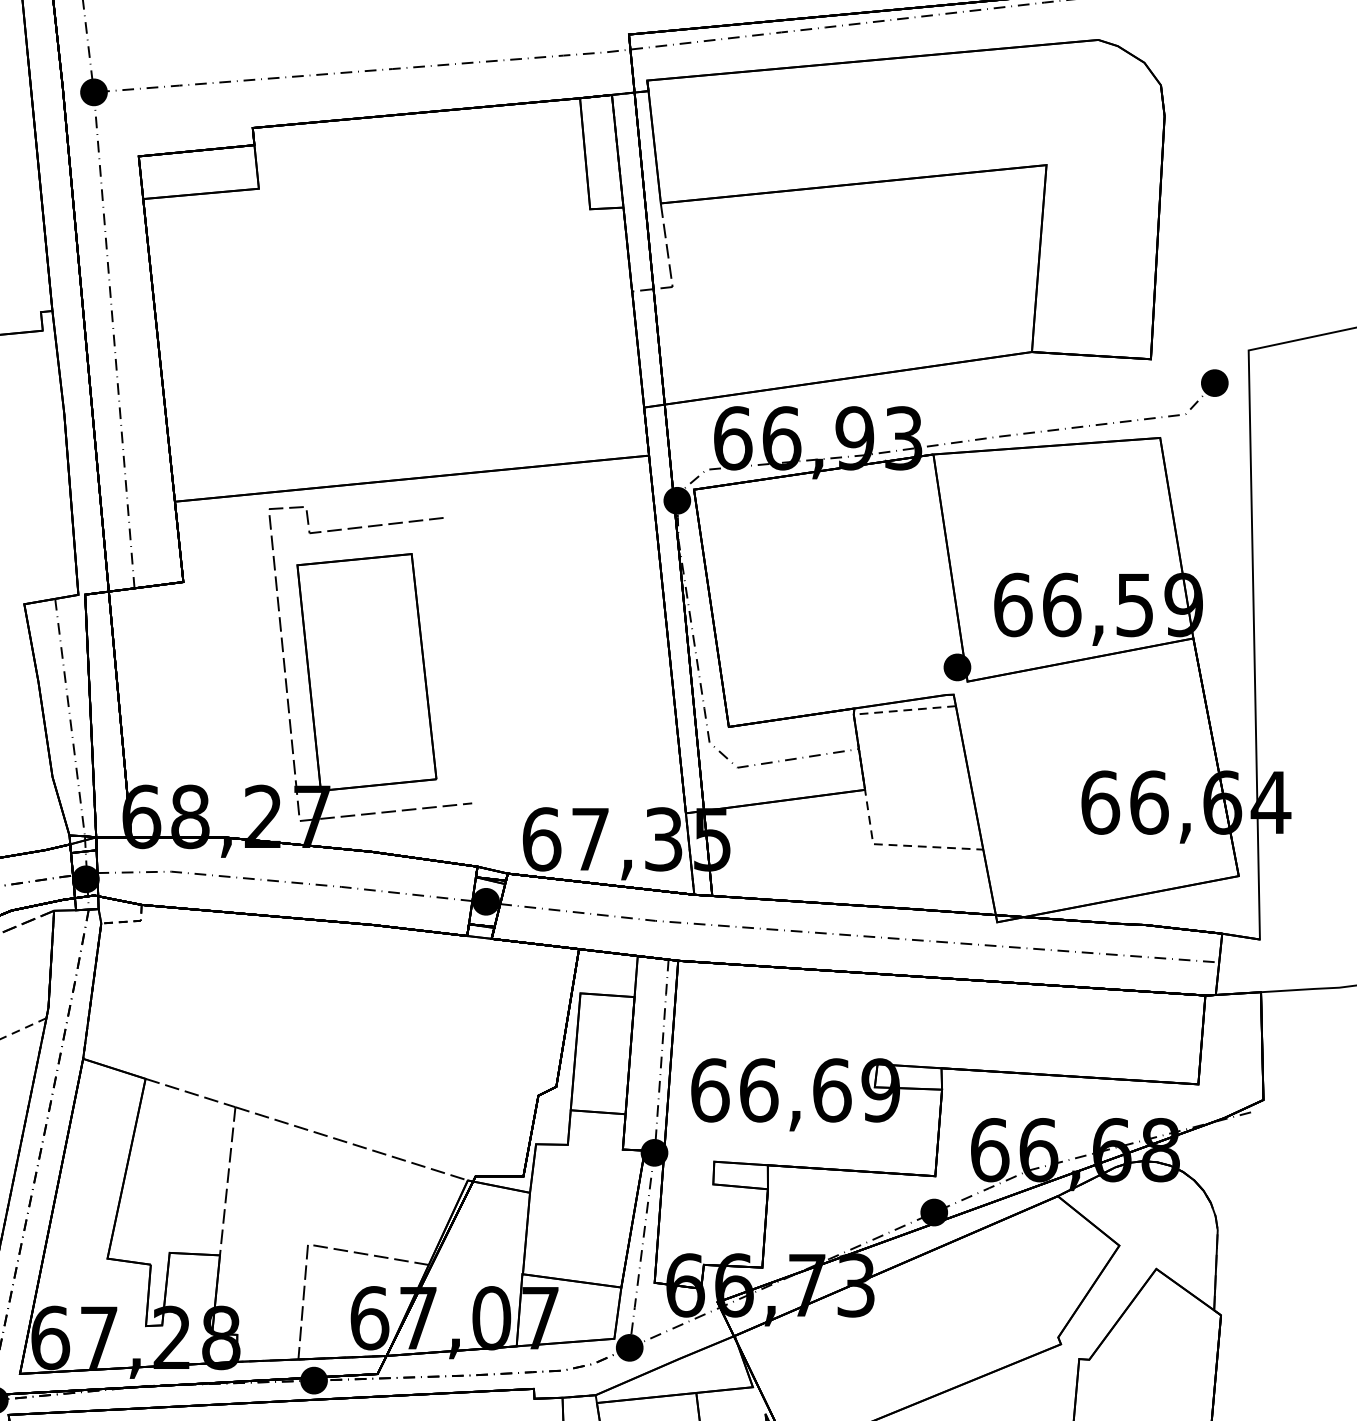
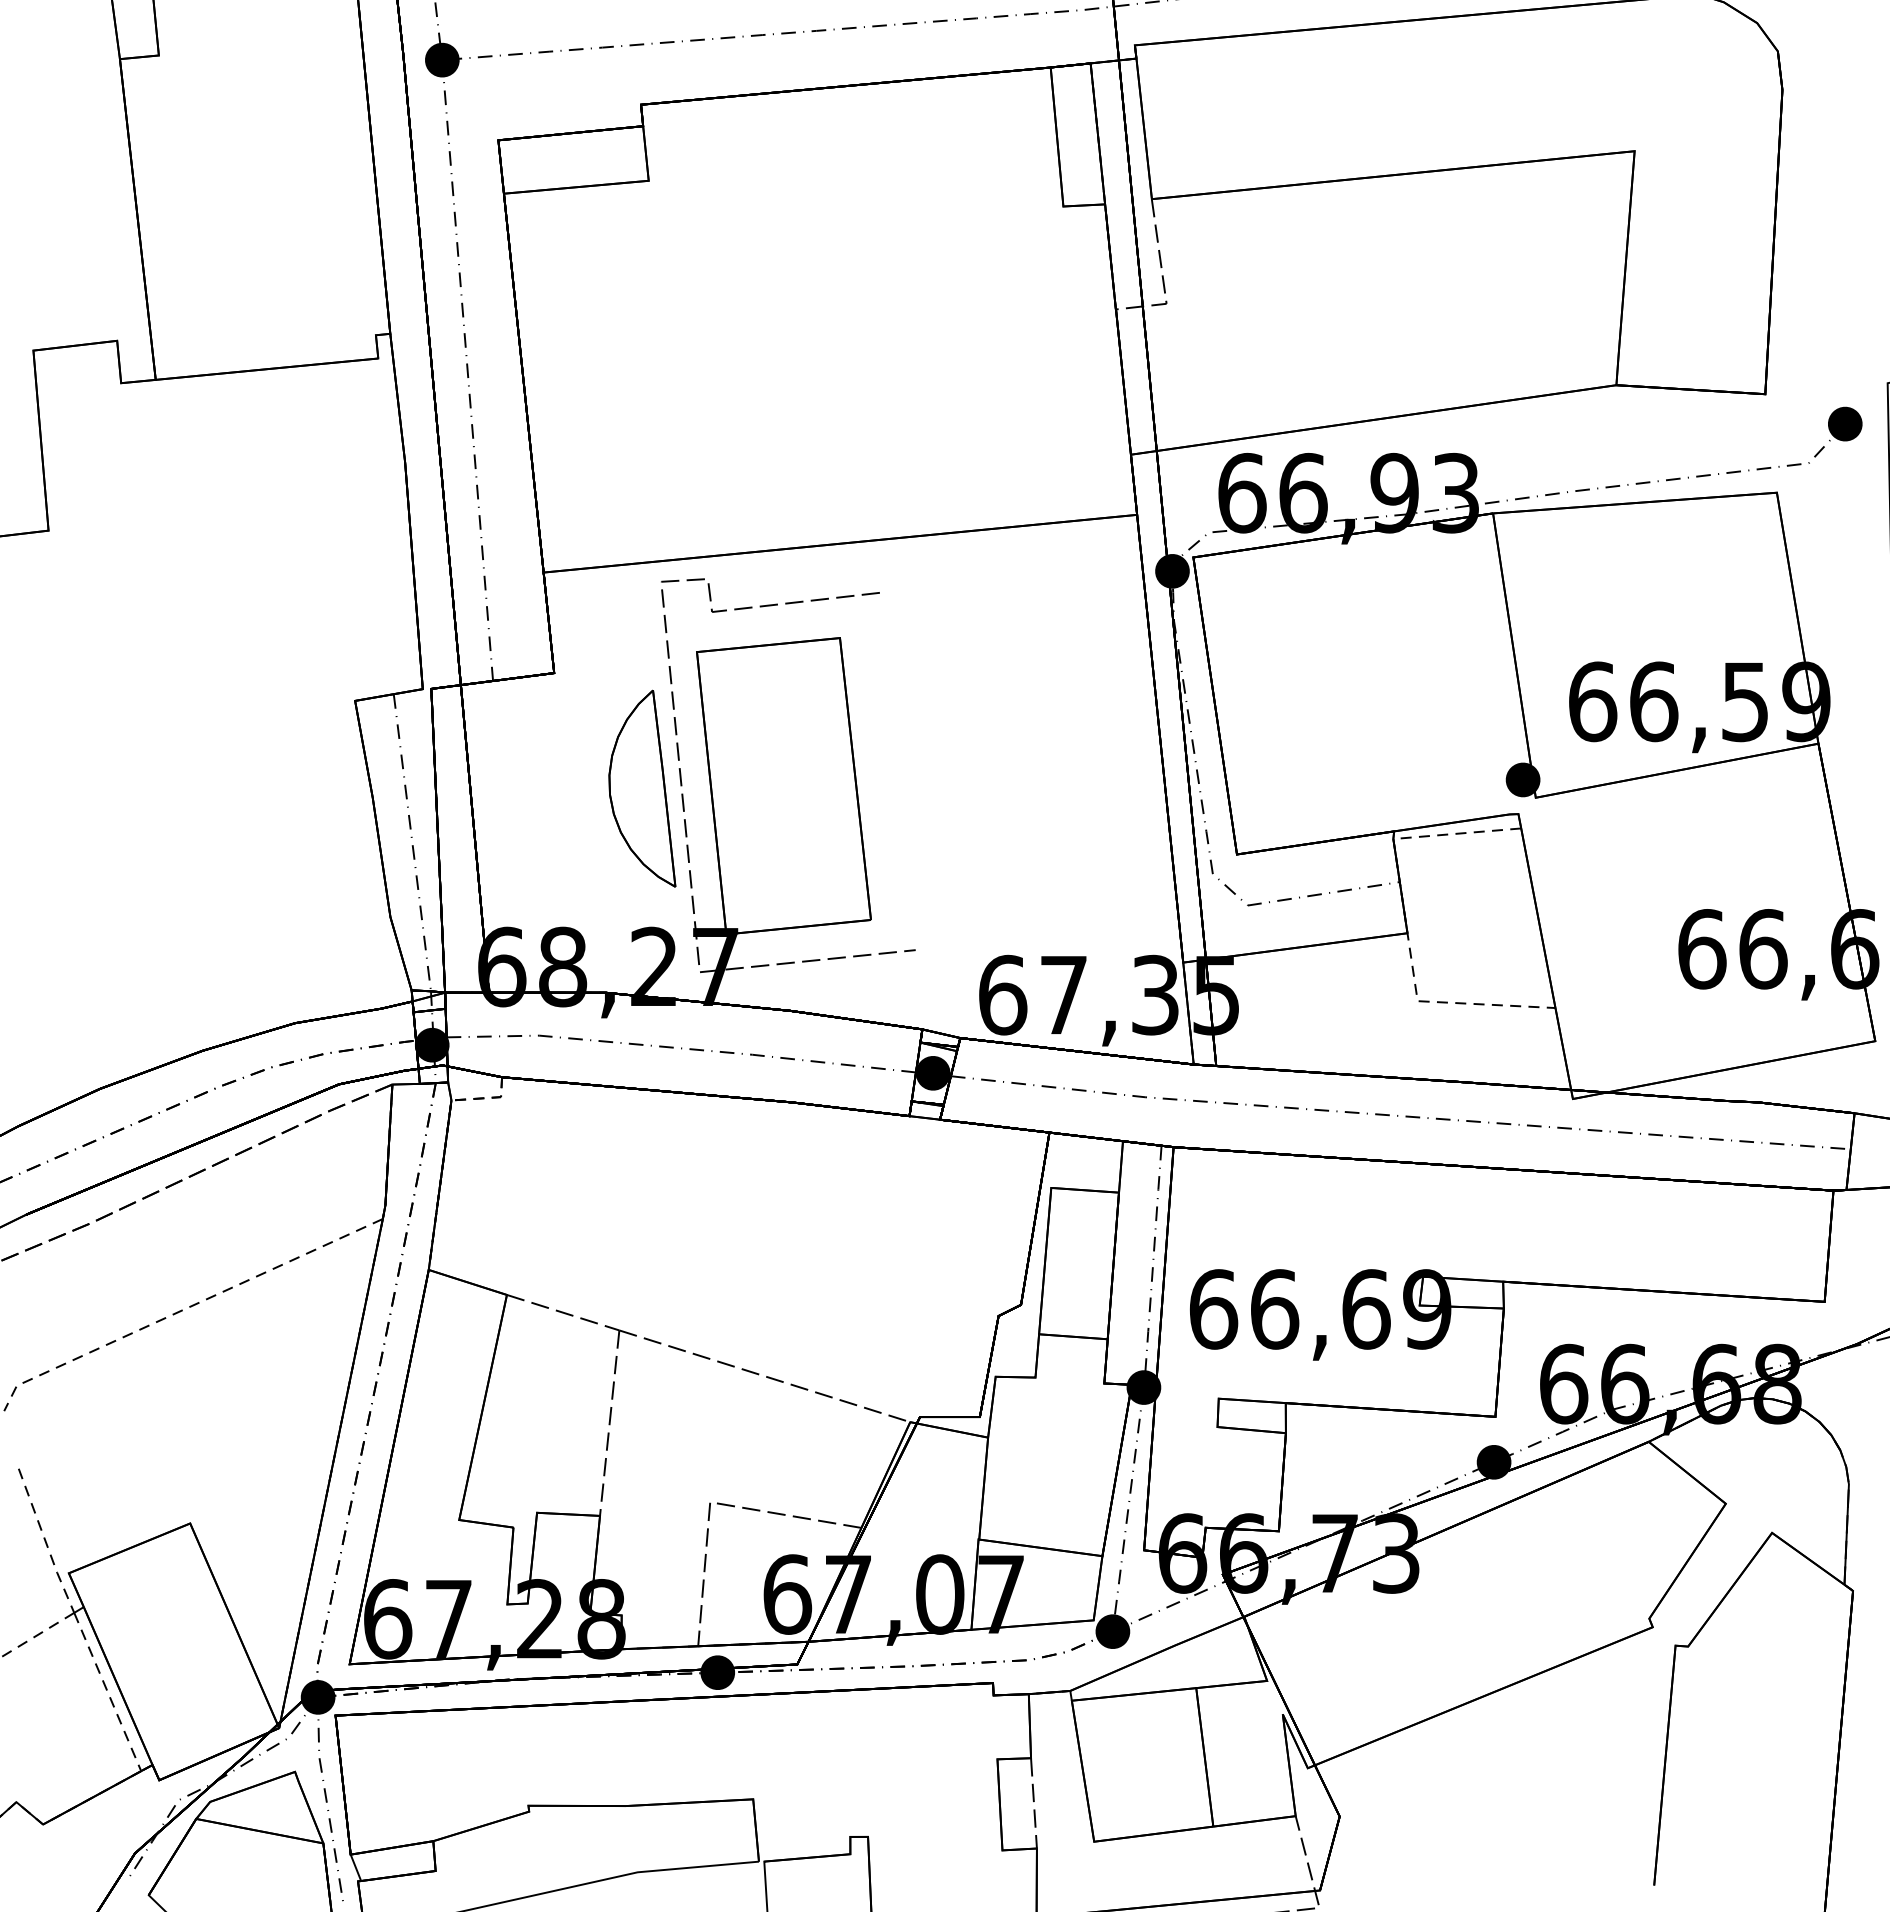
part: (253, 674) -> (642, 788), added

